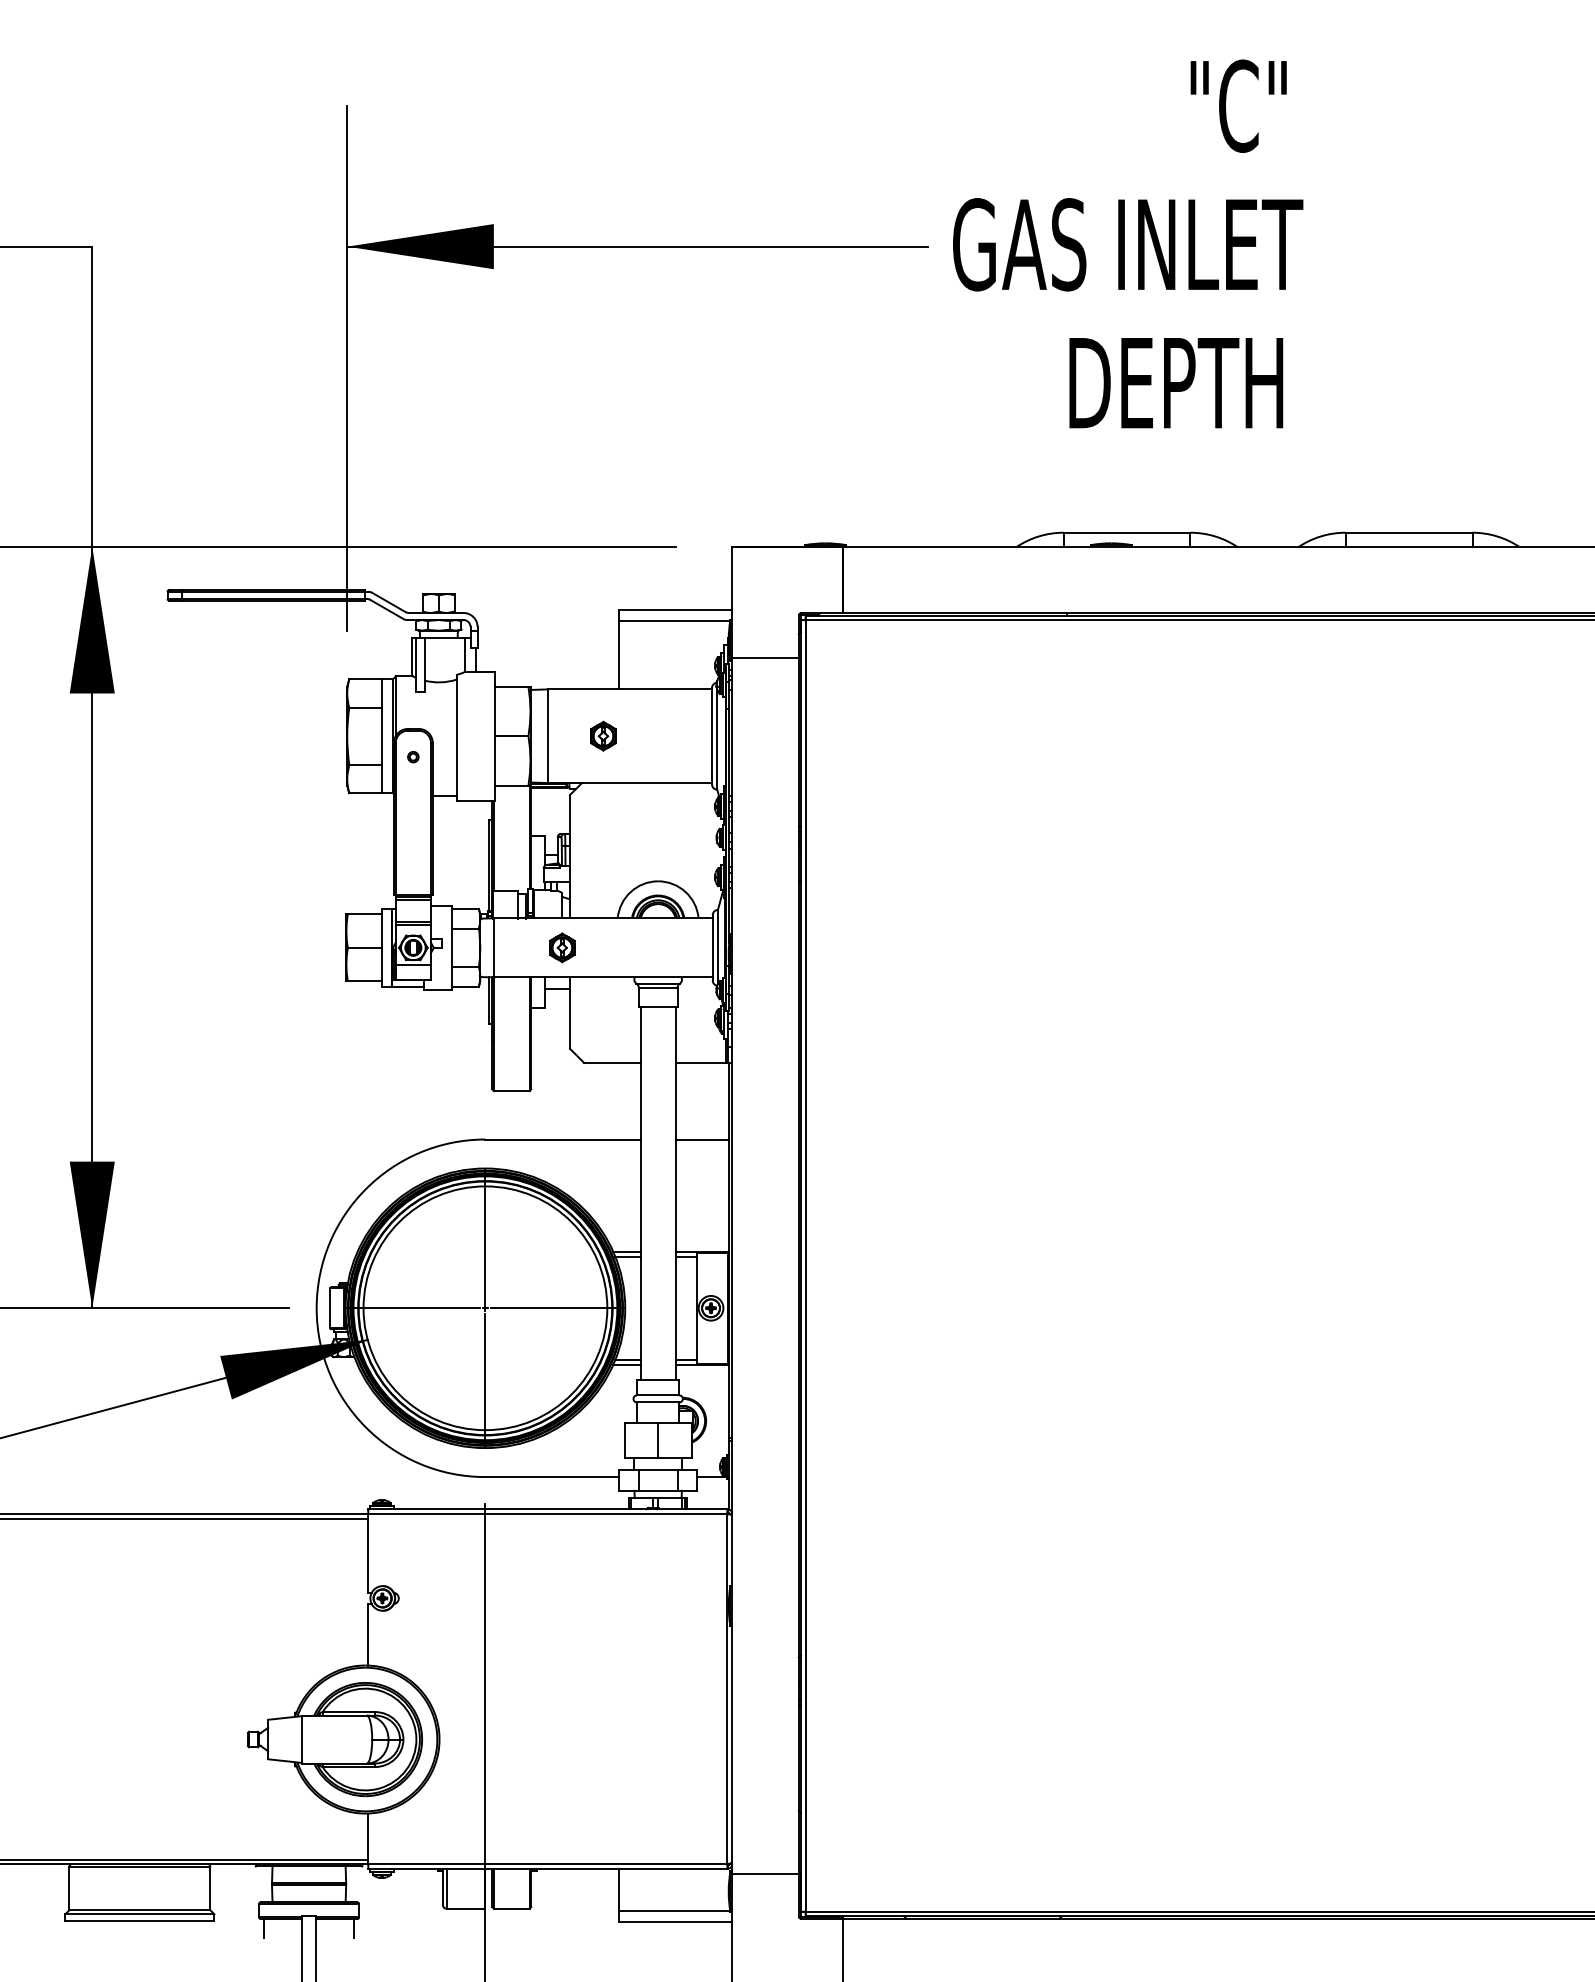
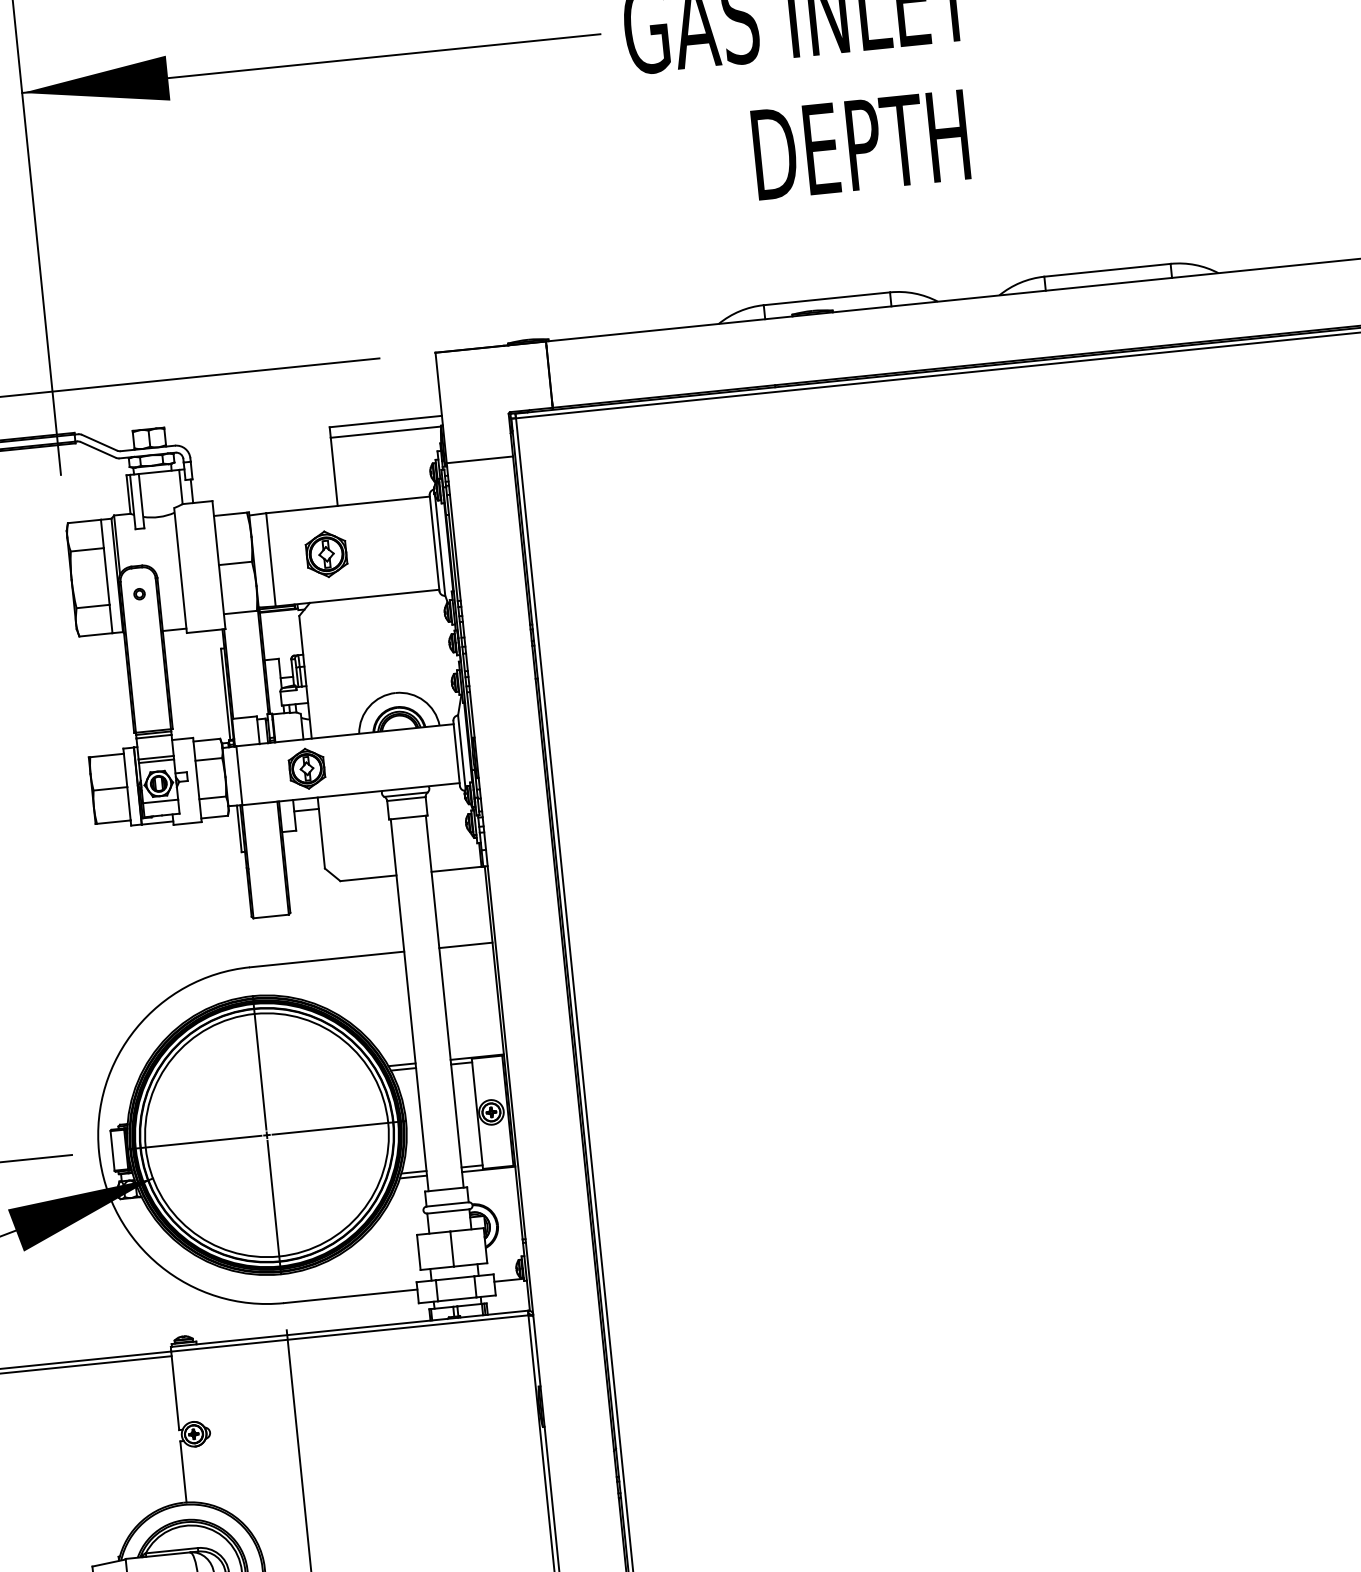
part: (603, 735) -> (326, 553), size x1.6
part: (562, 947) -> (307, 768), size x1.4

